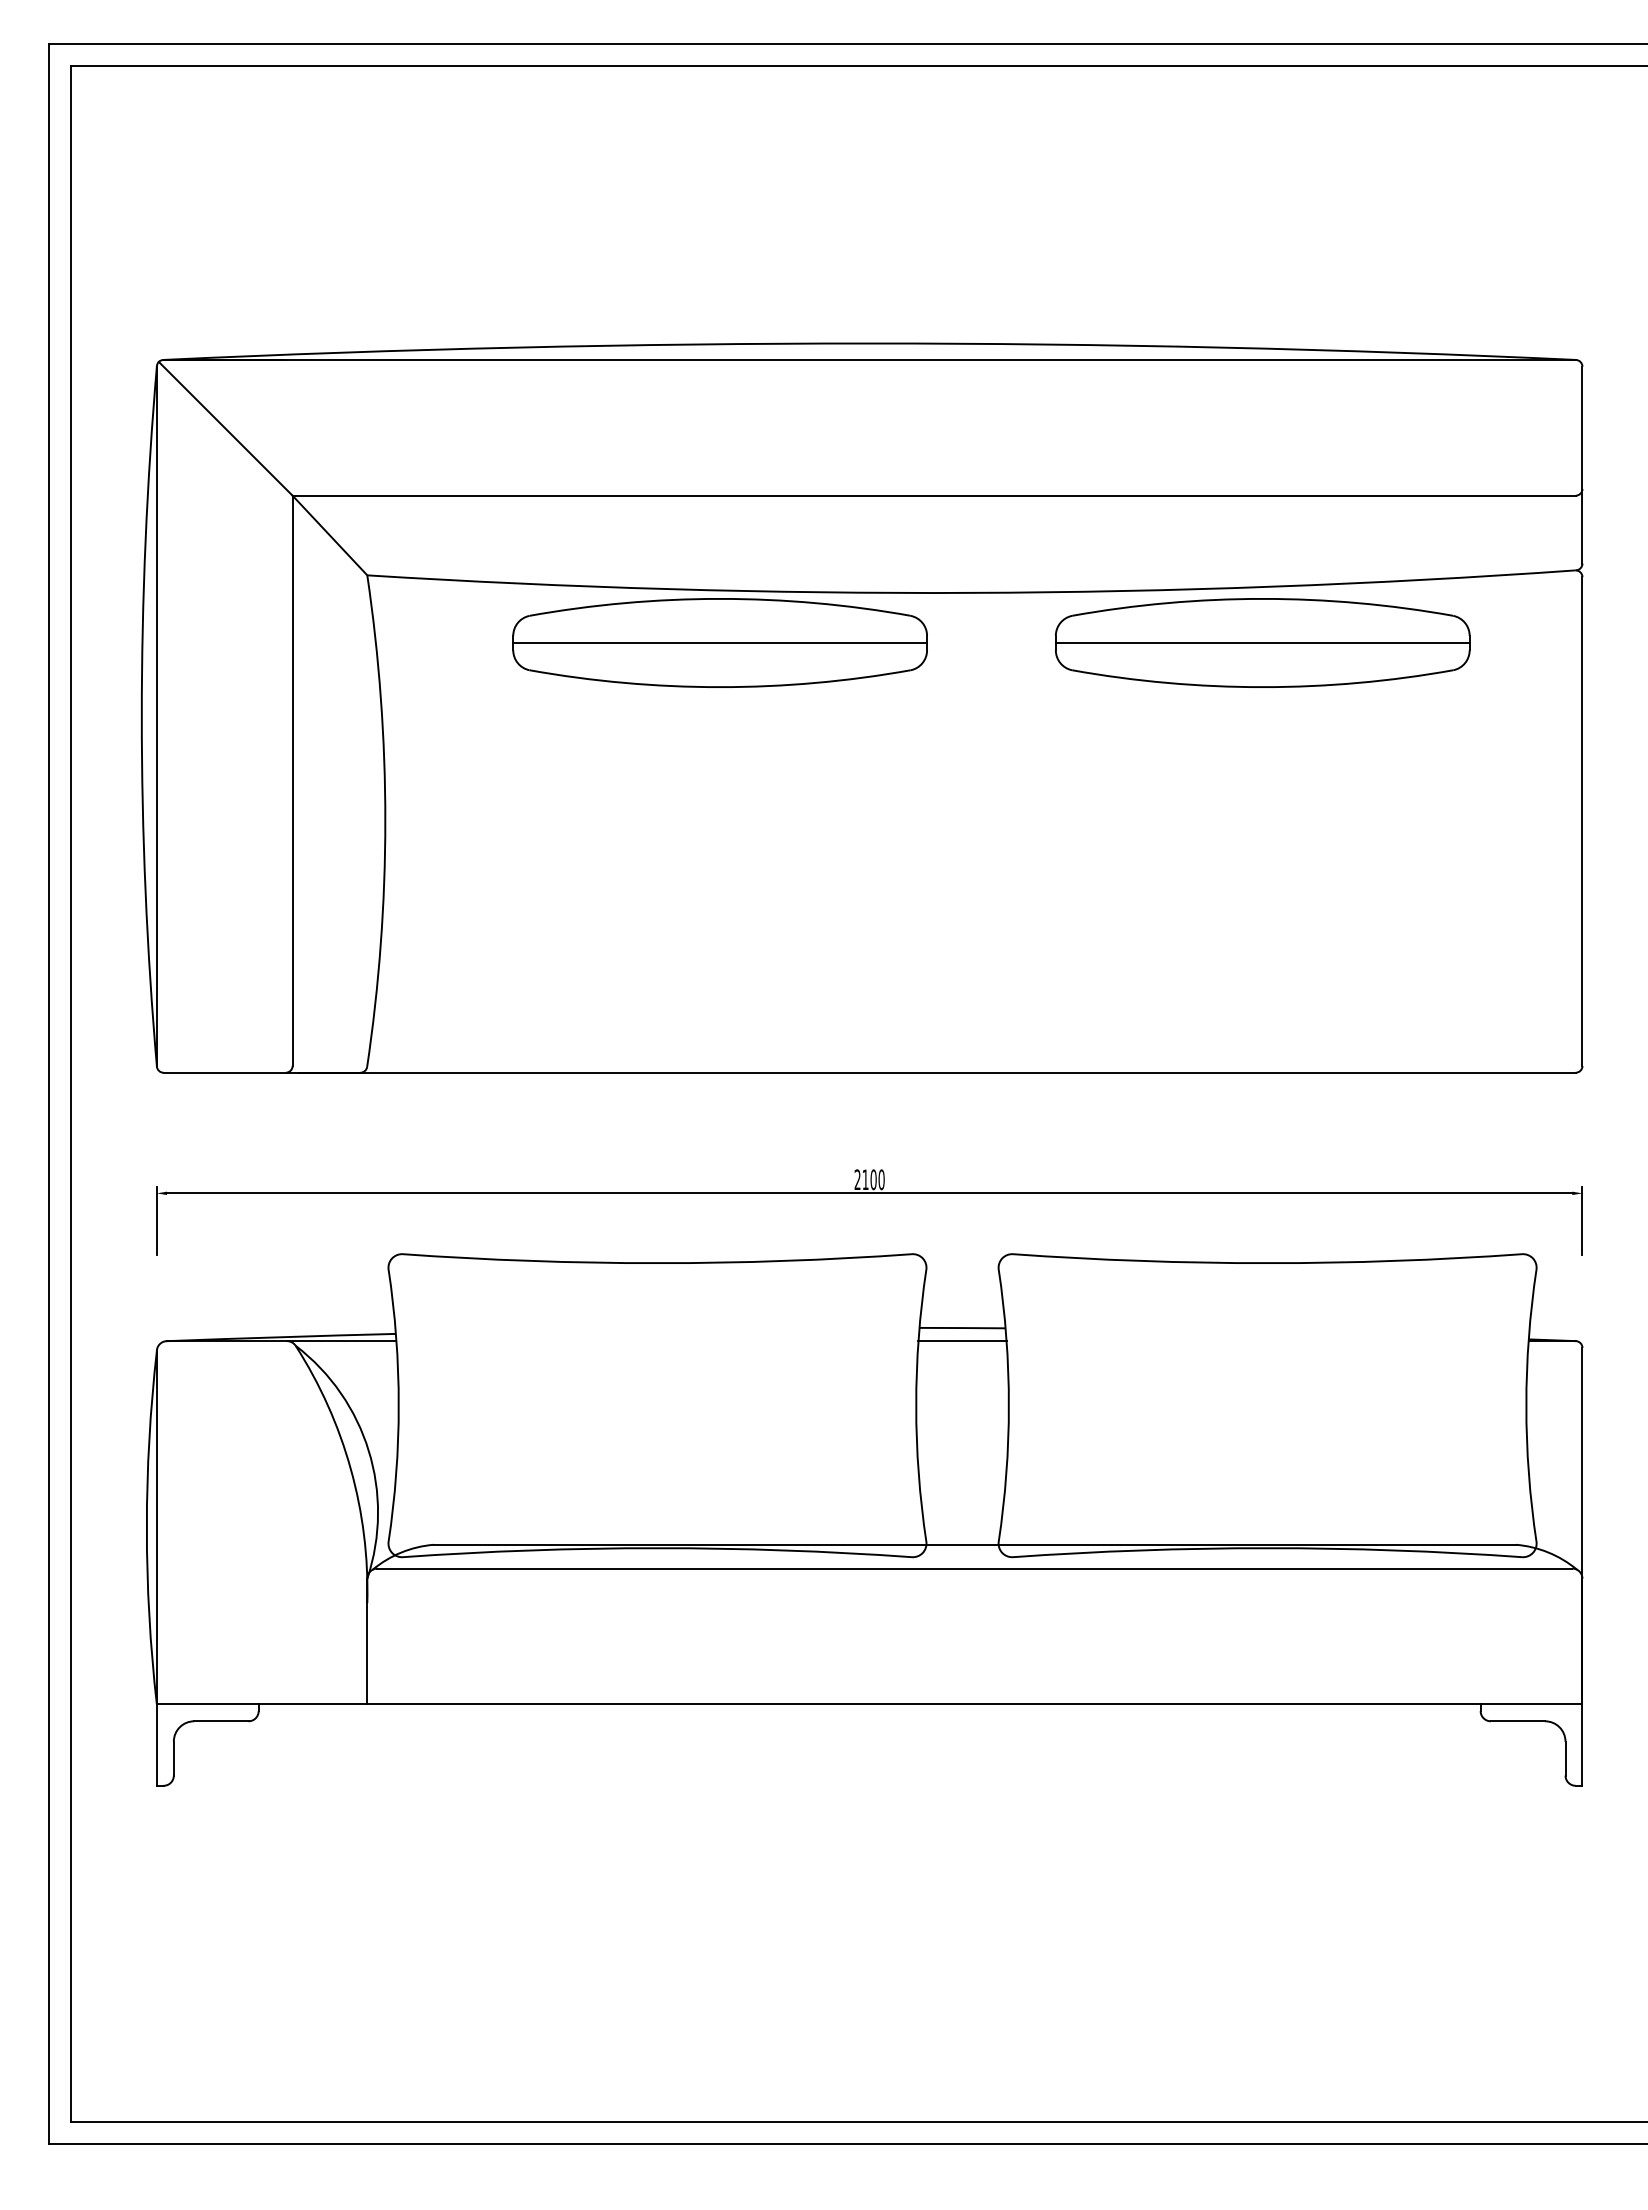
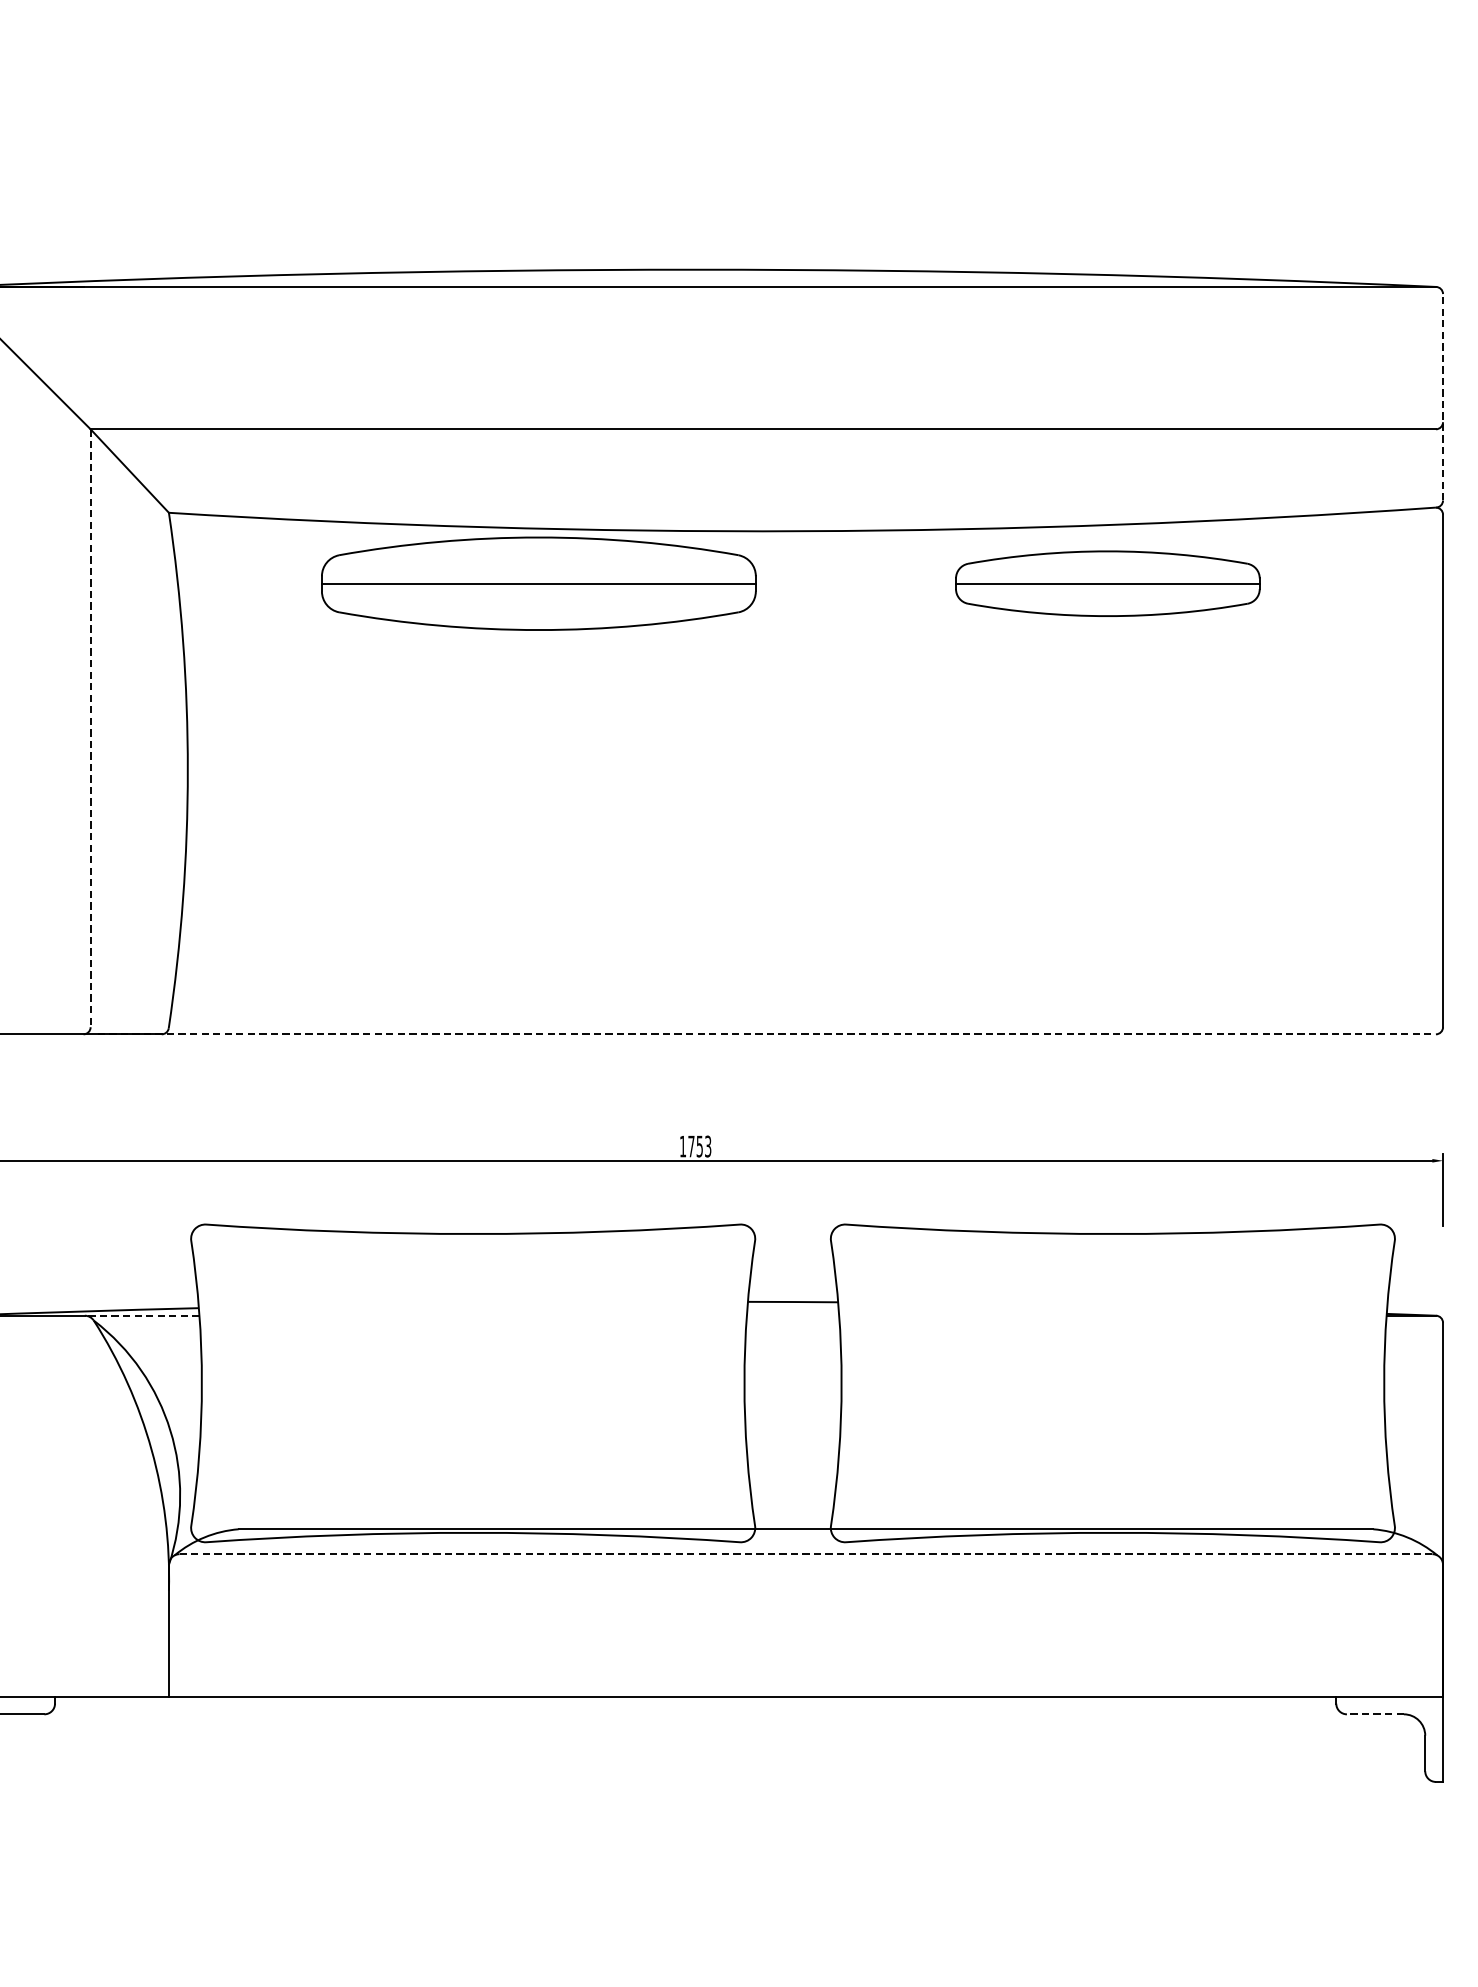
line: (1582, 464) -> (1443, 396), solid -> dashed
part: (1262, 642) -> (1107, 583), size x0.7
line: (292, 781) -> (90, 728), solid -> dashed
line: (938, 1072) -> (767, 1034), solid -> dashed
text: (869, 1179) -> (695, 1146), 2100 -> 1753
line: (341, 1341) -> (141, 1316), solid -> dashed
line: (962, 1341) -> (792, 1316), removed
line: (975, 1568) -> (806, 1554), solid -> dashed
line: (1517, 1721) -> (1374, 1714), solid -> dashed

